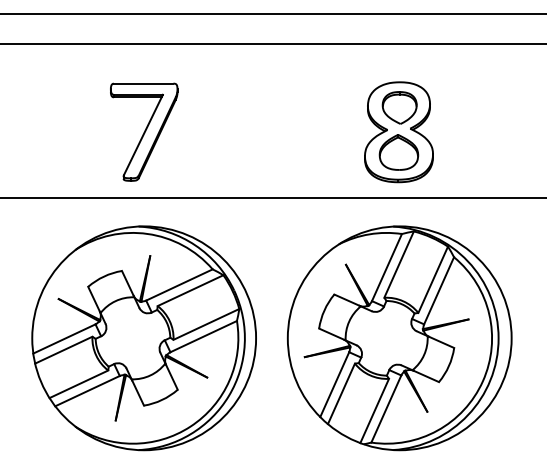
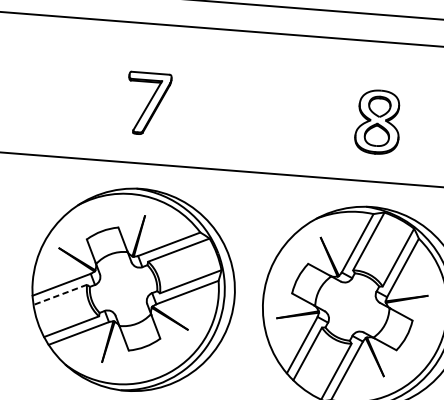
part: (144, 131) -> (148, 103), size x0.7
part: (398, 132) -> (377, 122), size x0.7
line: (63, 350) -> (60, 295), solid -> dashed

